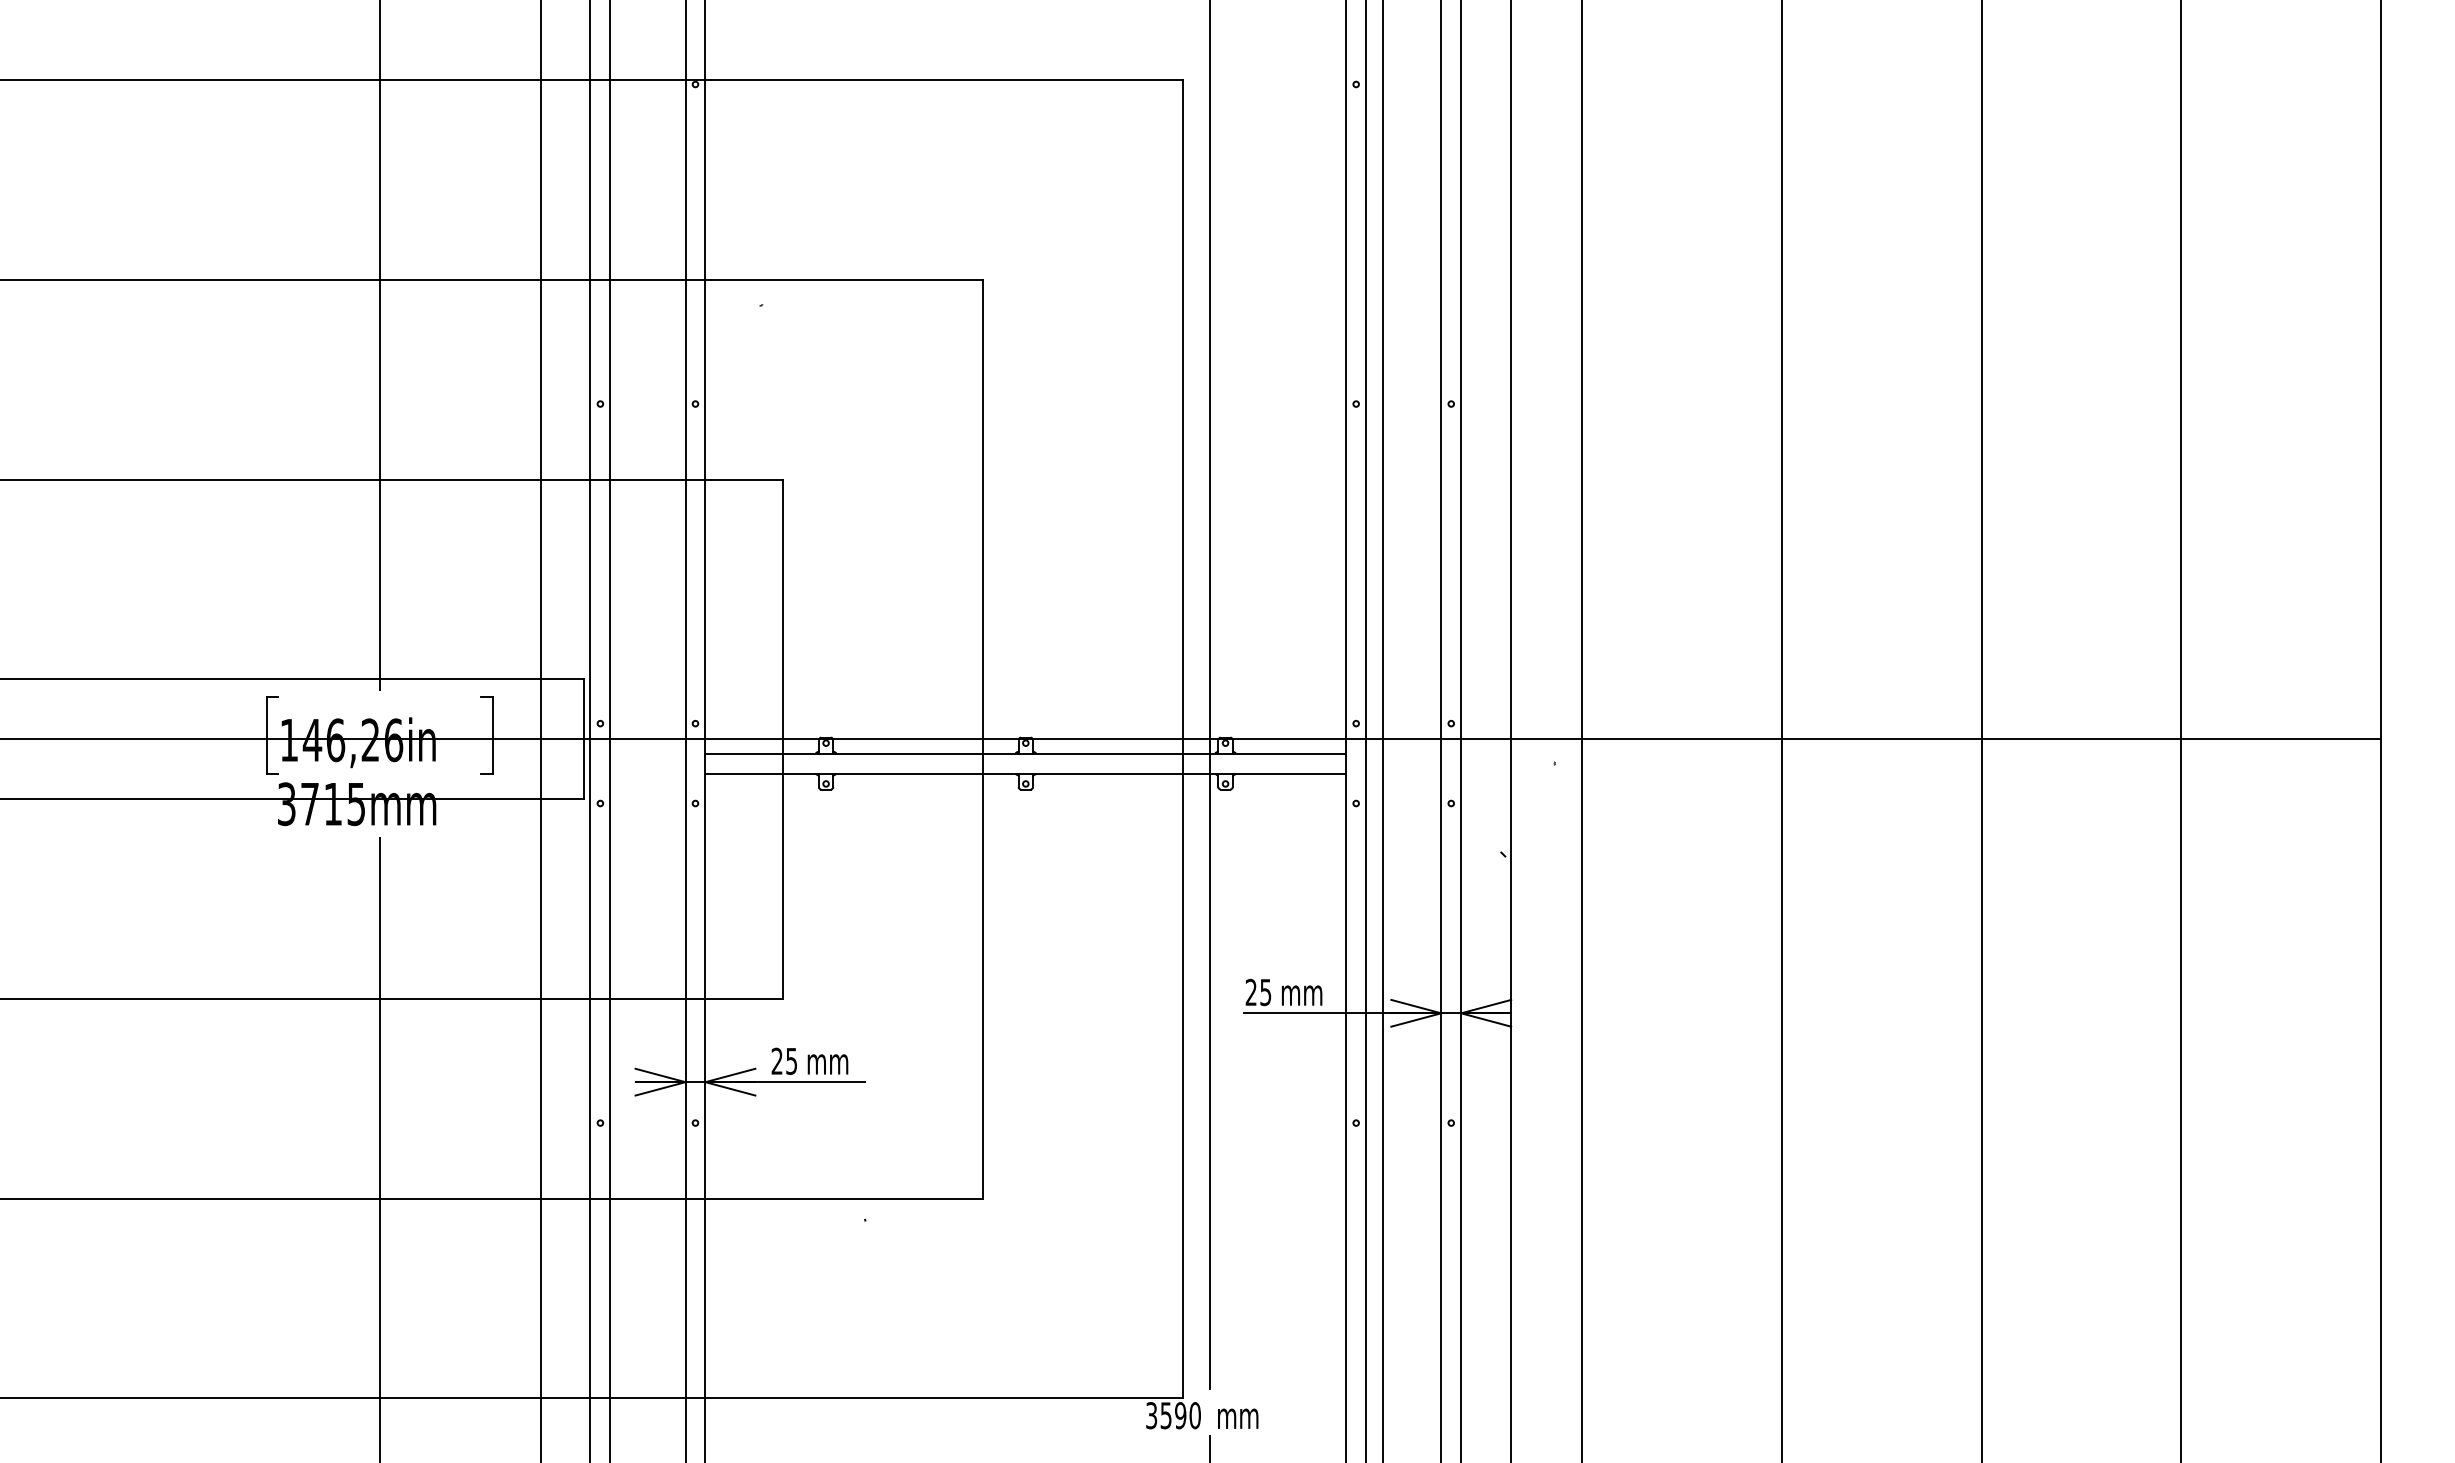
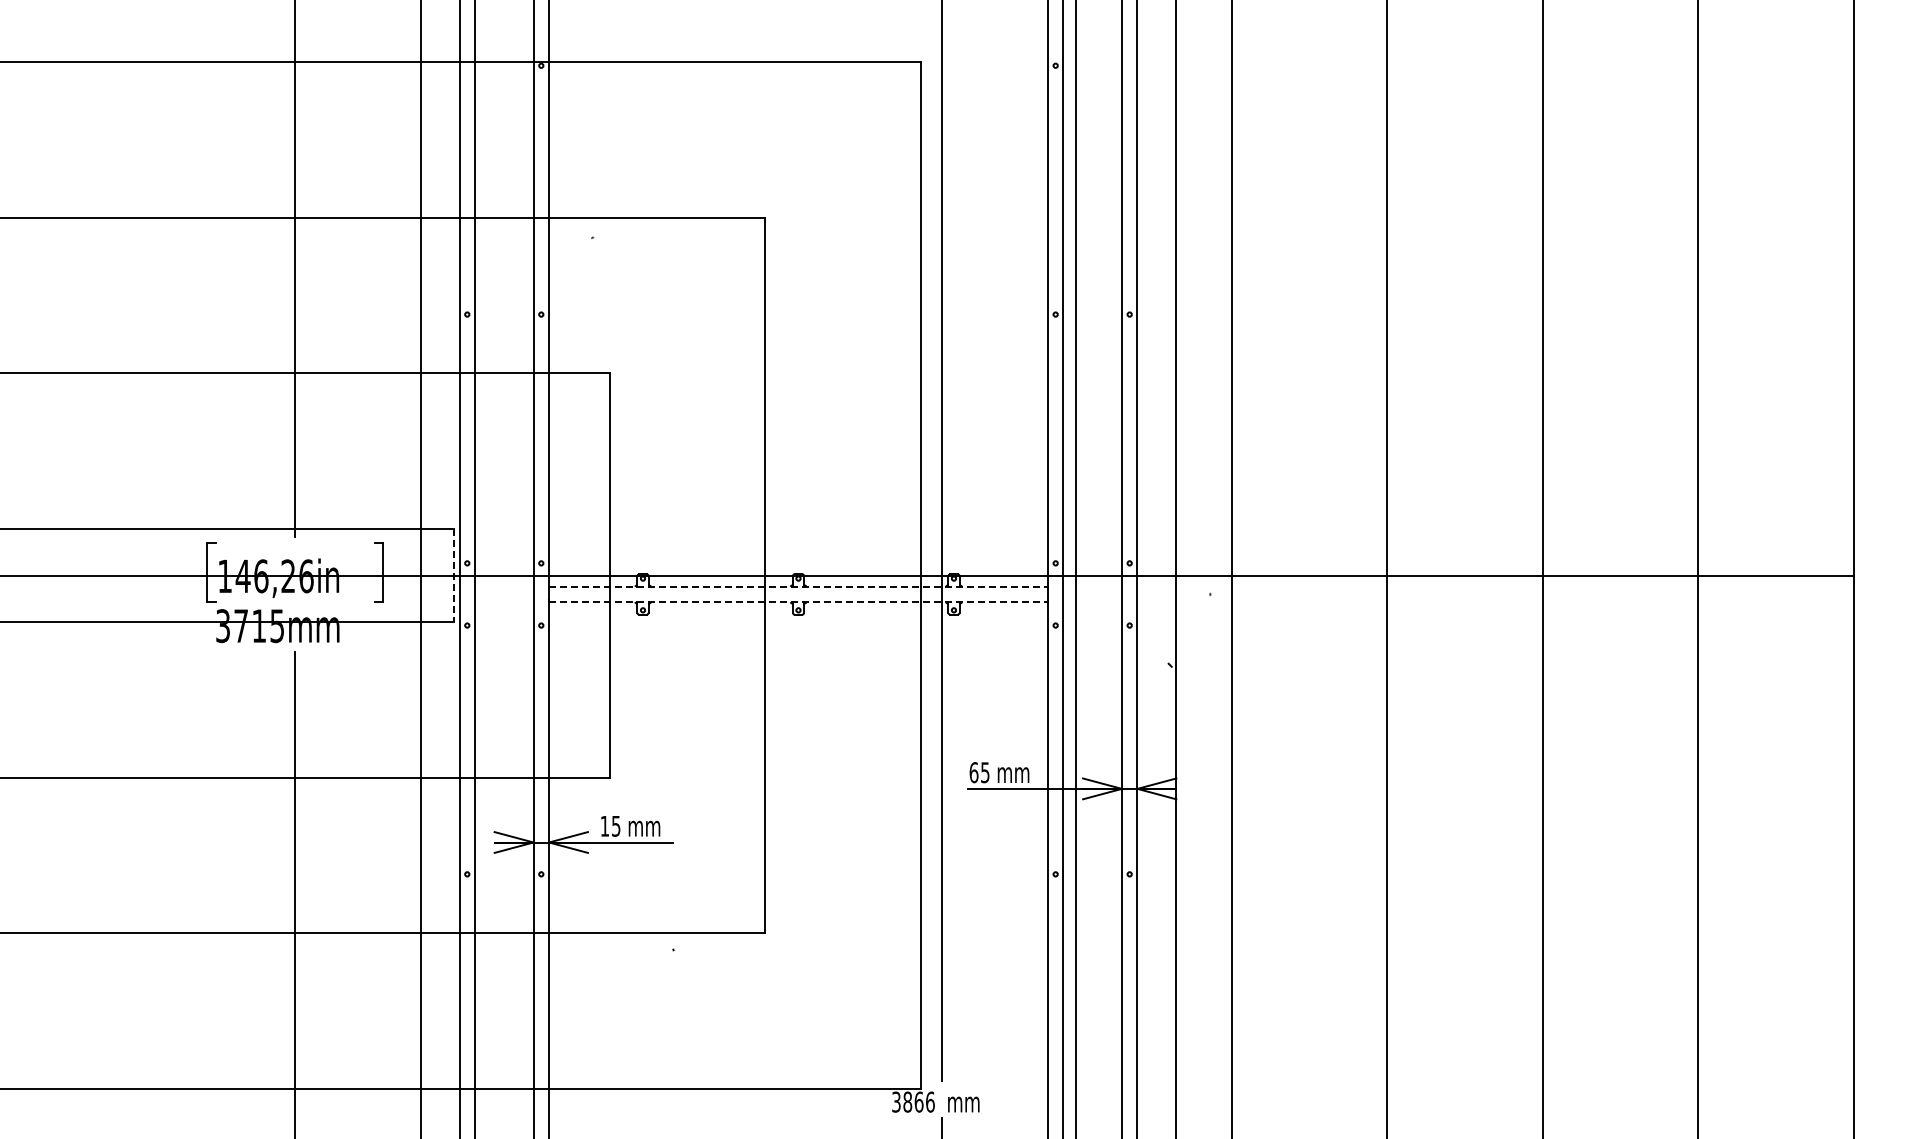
line: (583, 739) -> (454, 575), solid -> dashed
line: (1027, 753) -> (799, 586), solid -> dashed
line: (1027, 773) -> (799, 602), solid -> dashed
text: (1250, 992) -> (973, 772), 25 -> 65
text: (776, 1060) -> (604, 825), 25 -> 15
text: (1179, 1414) -> (918, 1101), 3590 -> 3866

